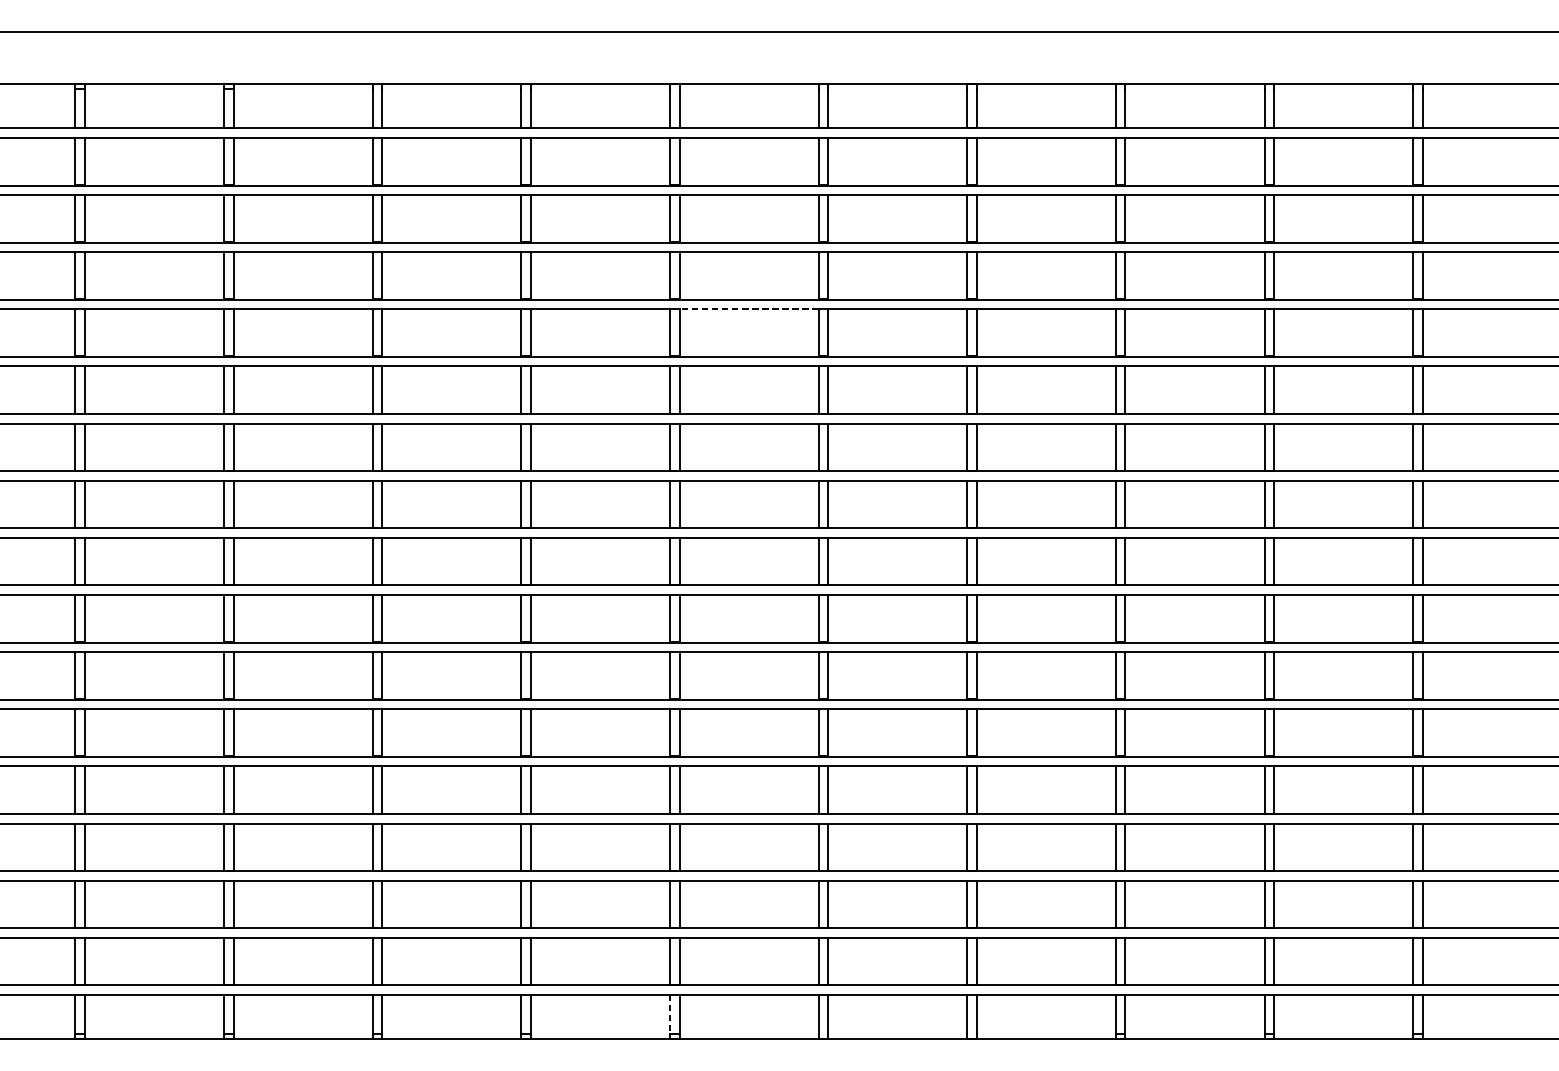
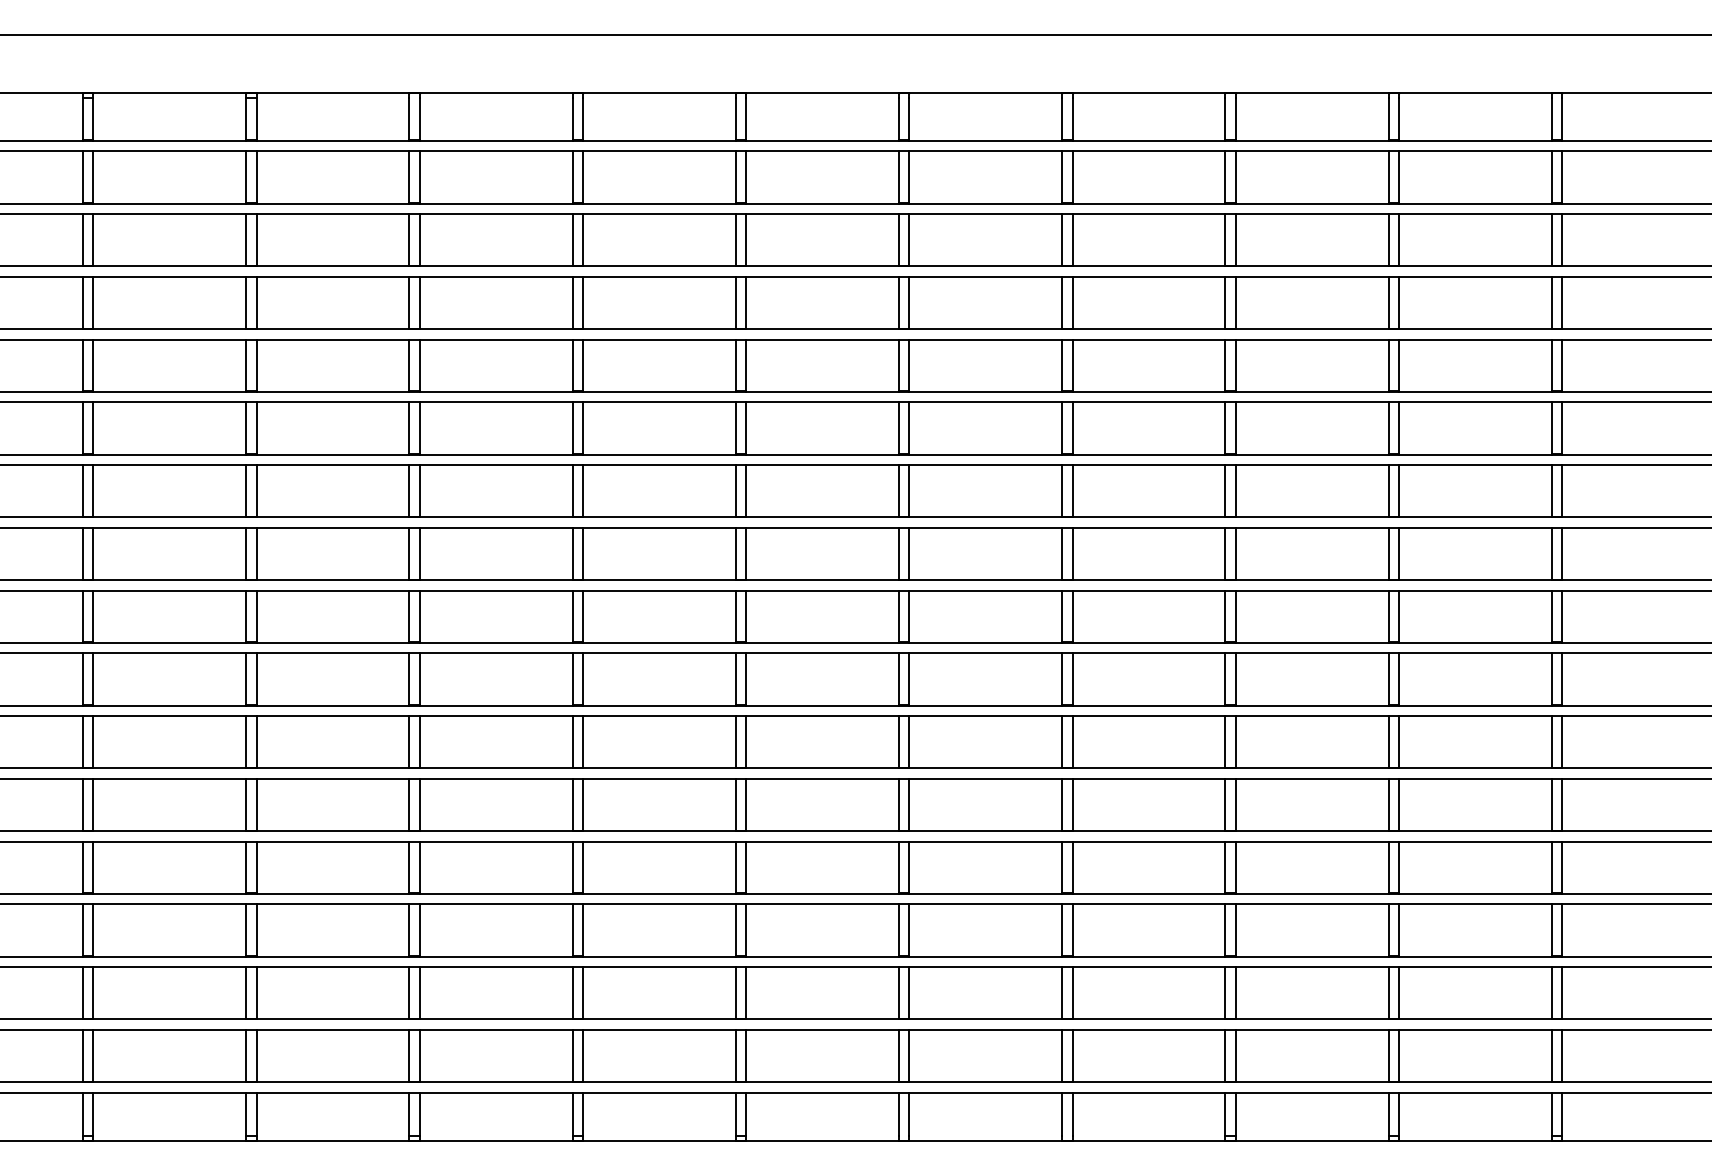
line: (748, 309) -> (822, 339), dashed -> solid
line: (669, 1014) -> (735, 1114), dashed -> solid

